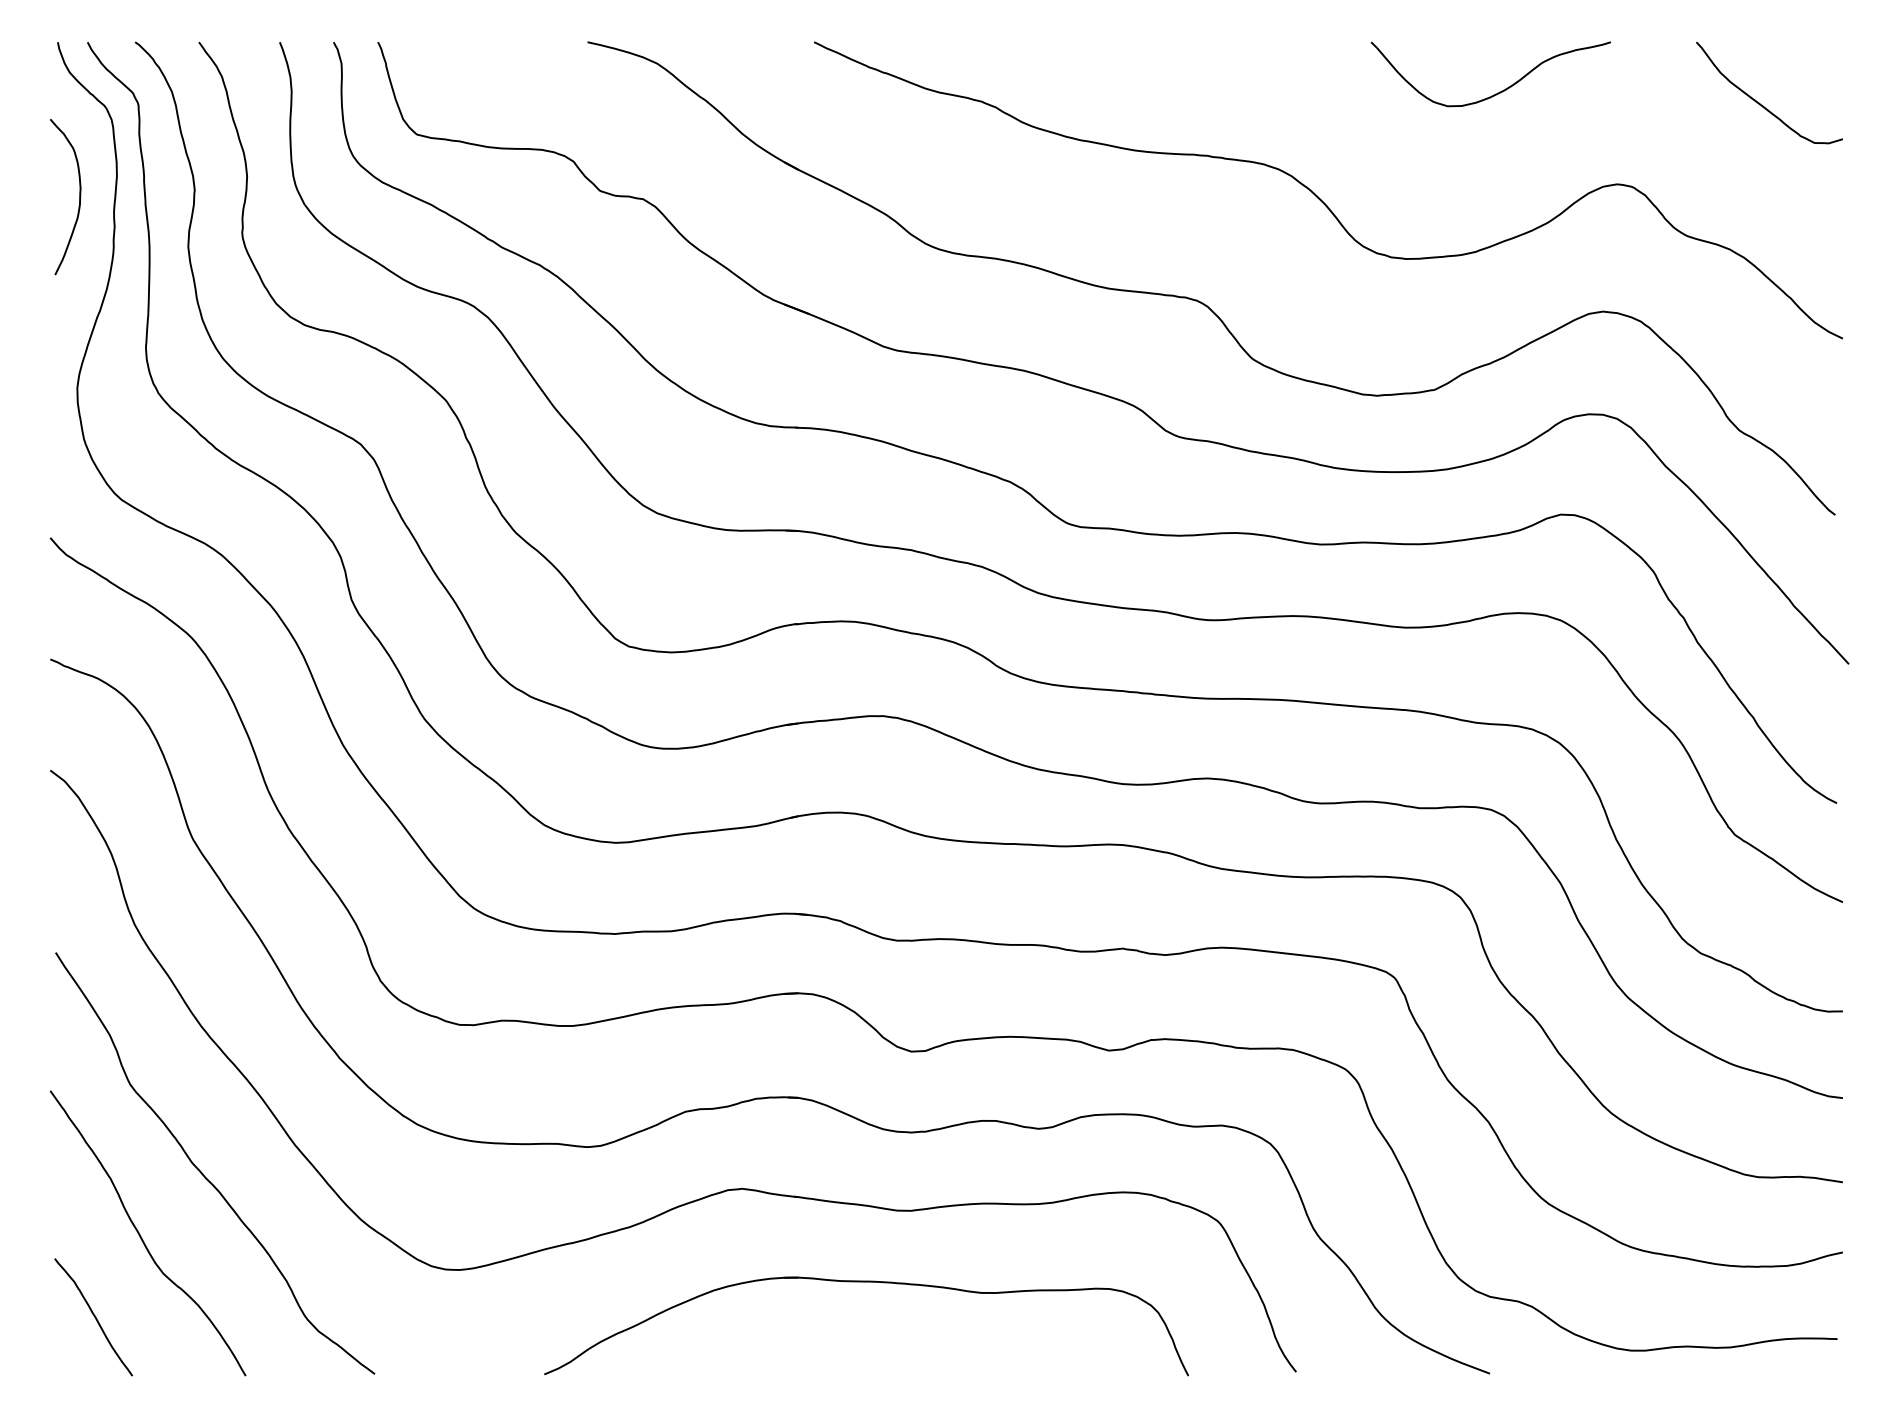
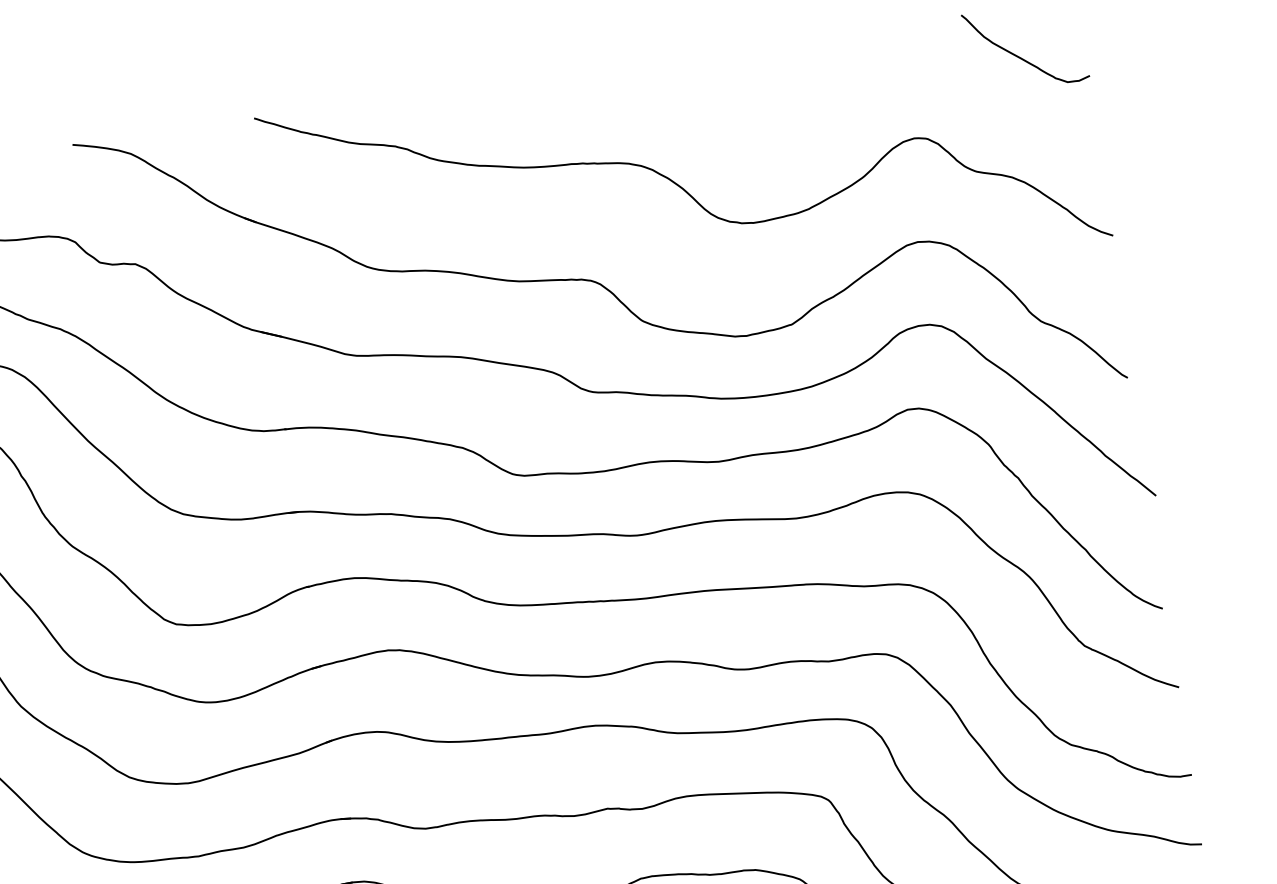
curve: (1499, 91) -> (809, 77), removed

